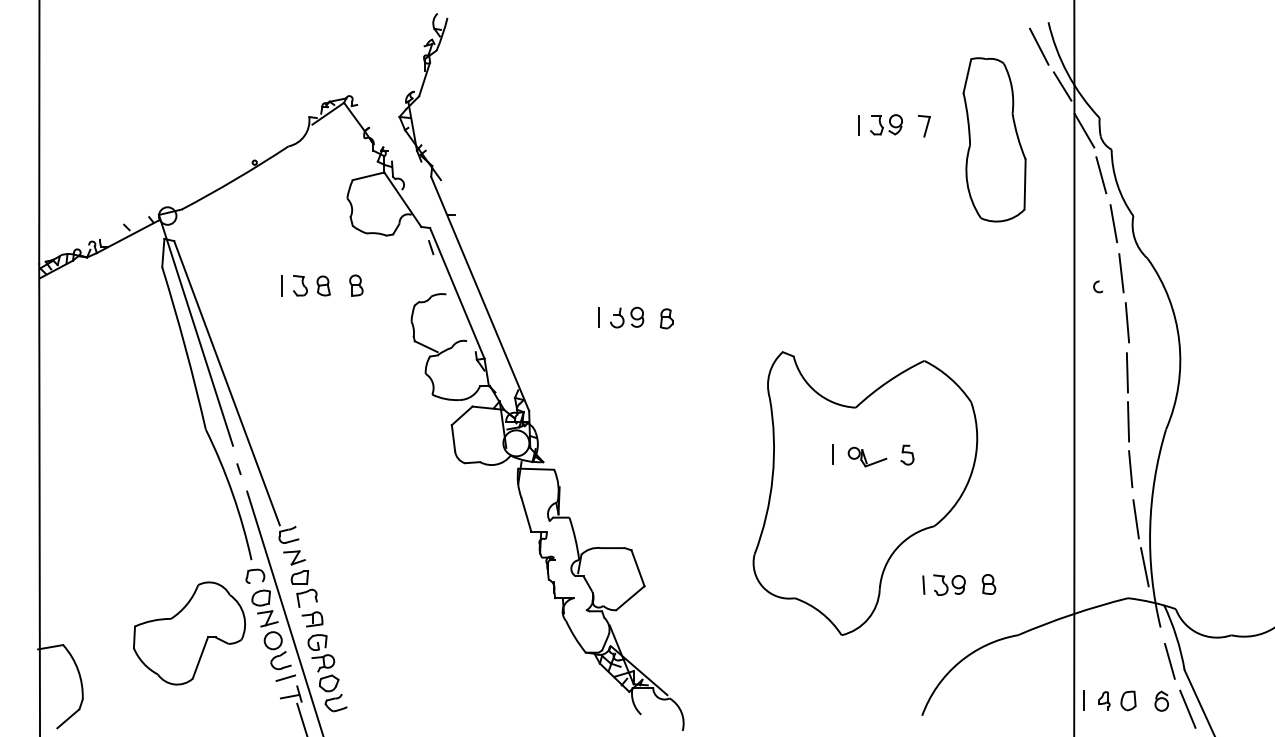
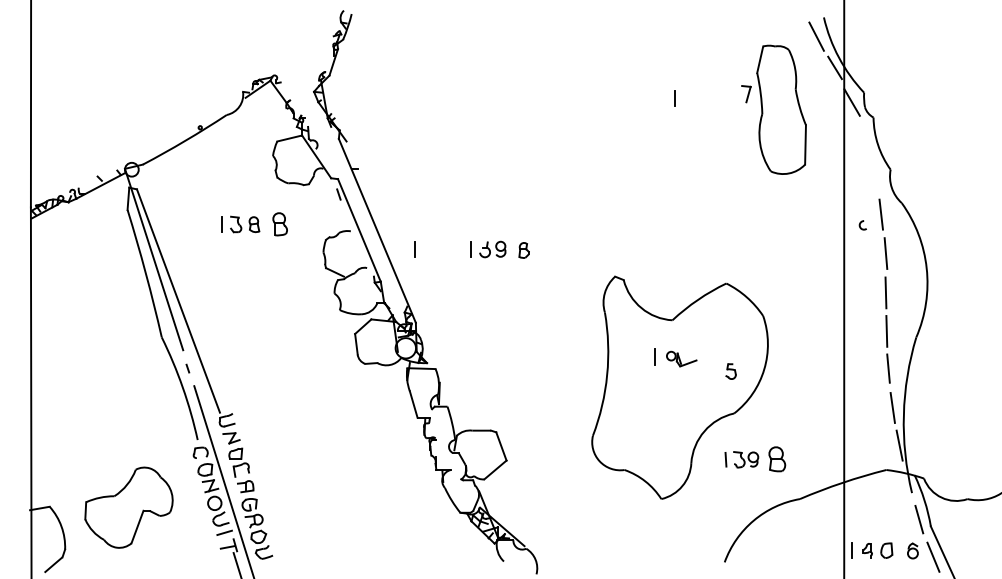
part: (886, 124) -> (696, 97), removed
part: (924, 126) -> (746, 94), moved
line: (1101, 175) -> (865, 137), removed
line: (1112, 223) -> (874, 175), removed
part: (355, 285) -> (279, 224), size x1.4
line: (527, 317) -> (414, 249), added
part: (906, 455) -> (730, 371), moved
part: (988, 583) -> (776, 458), size x1.6
part: (188, 633) -> (128, 507), moved

